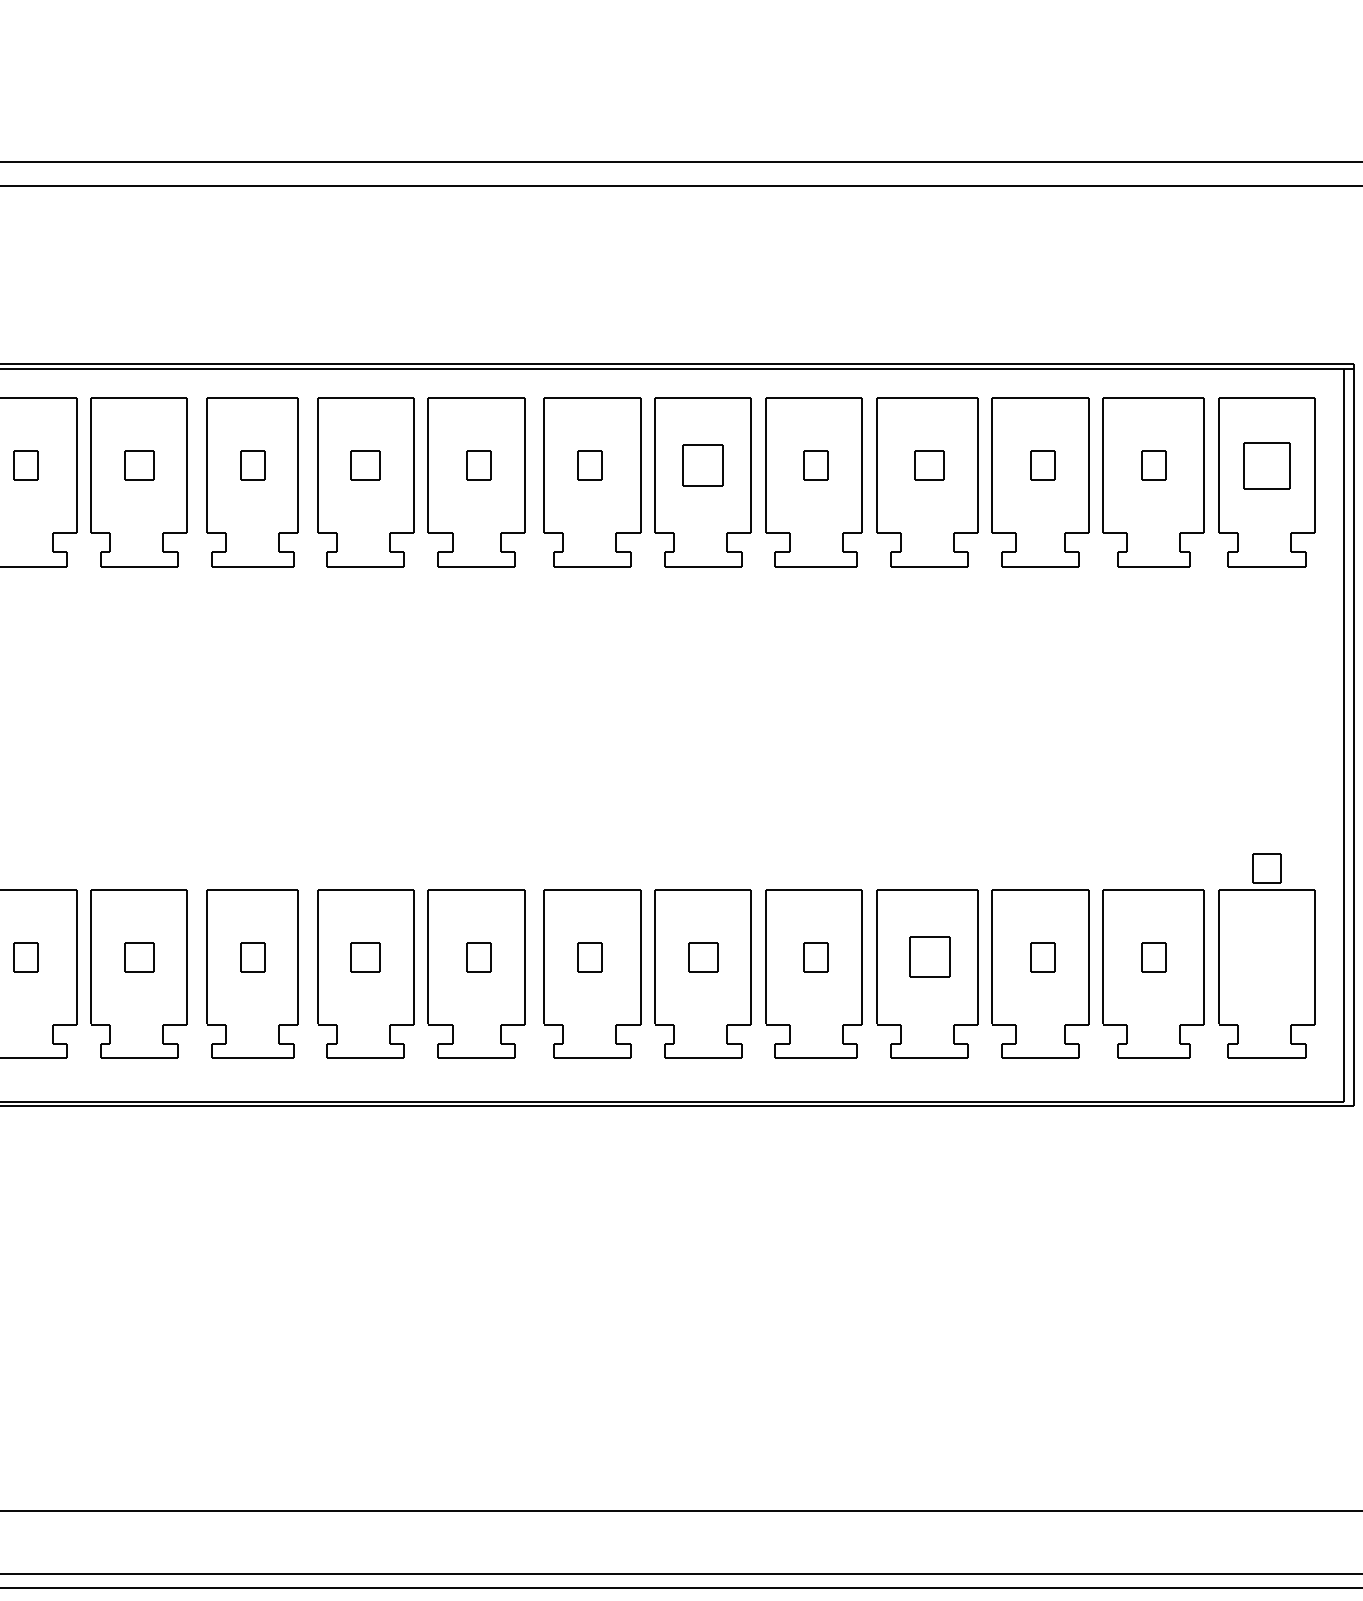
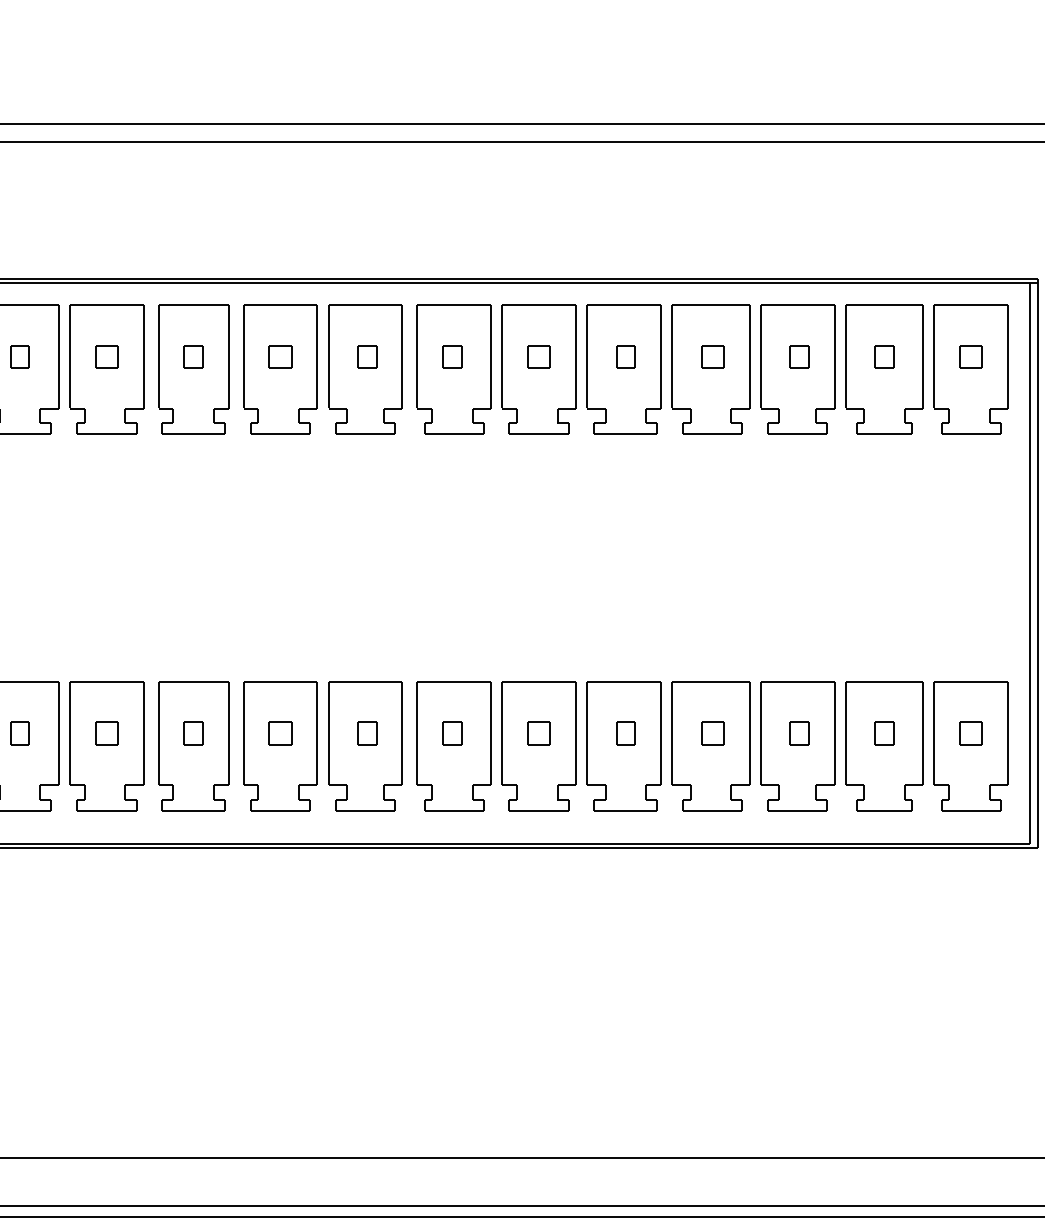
part: (703, 465) -> (539, 356), size x0.71
part: (1266, 465) -> (970, 356), size x0.62
part: (1266, 868) -> (970, 733), moved
part: (929, 957) -> (712, 733), size x0.71

